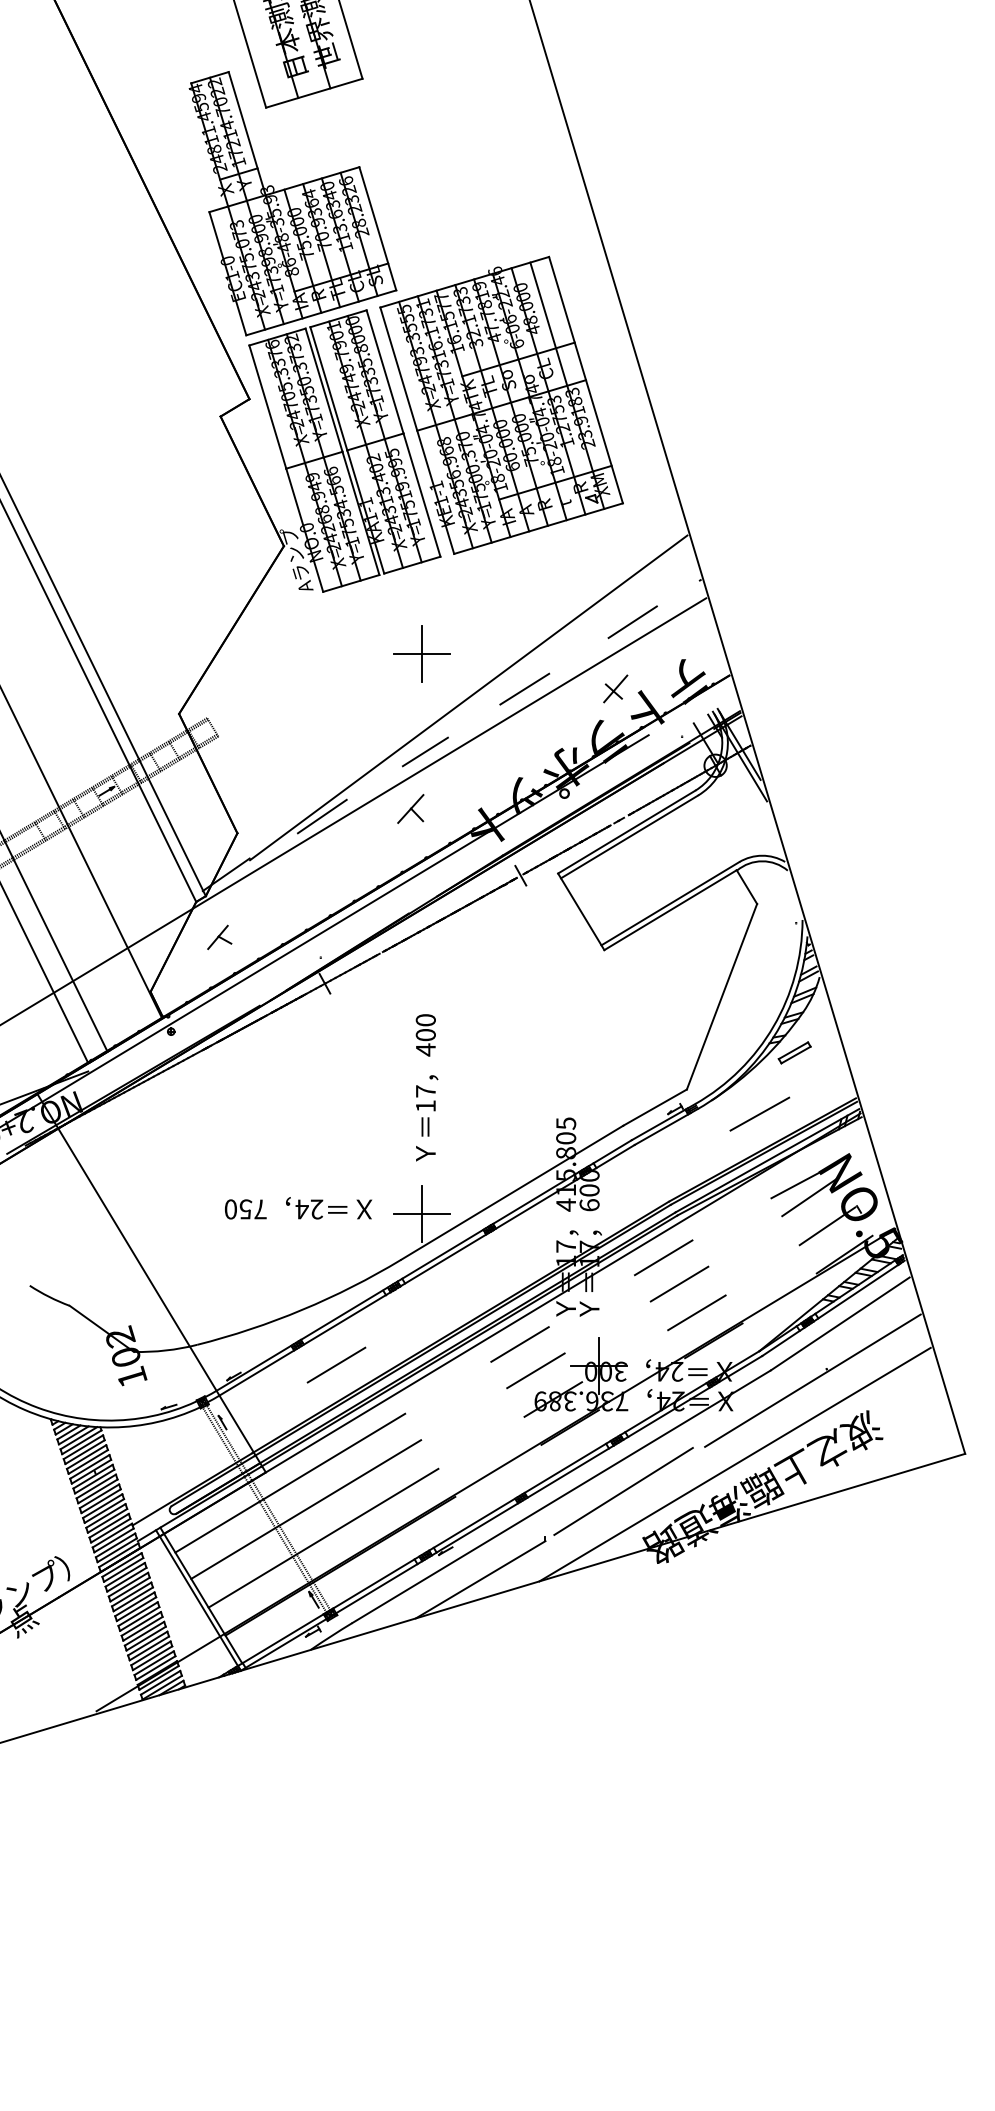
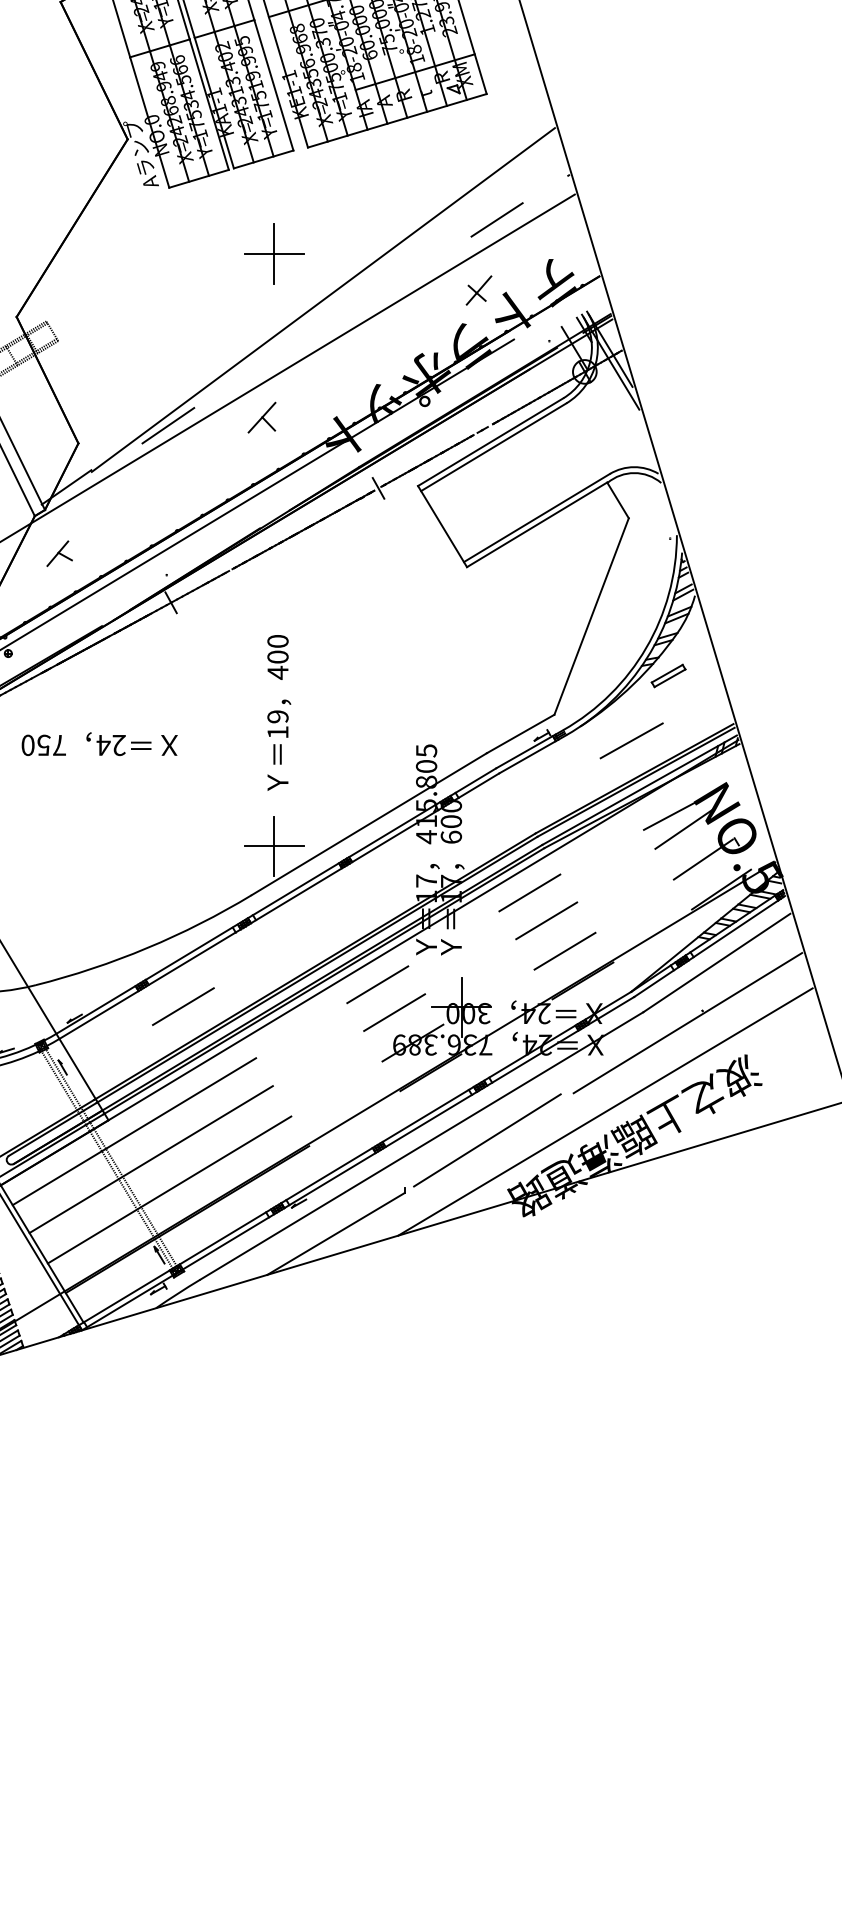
line: (524, 688) -> (382, 290), removed
line: (424, 751) -> (276, 356), removed
text: (425, 1091) -> (277, 716), 17 -> 19
text: (298, 1208) -> (99, 744), moved

